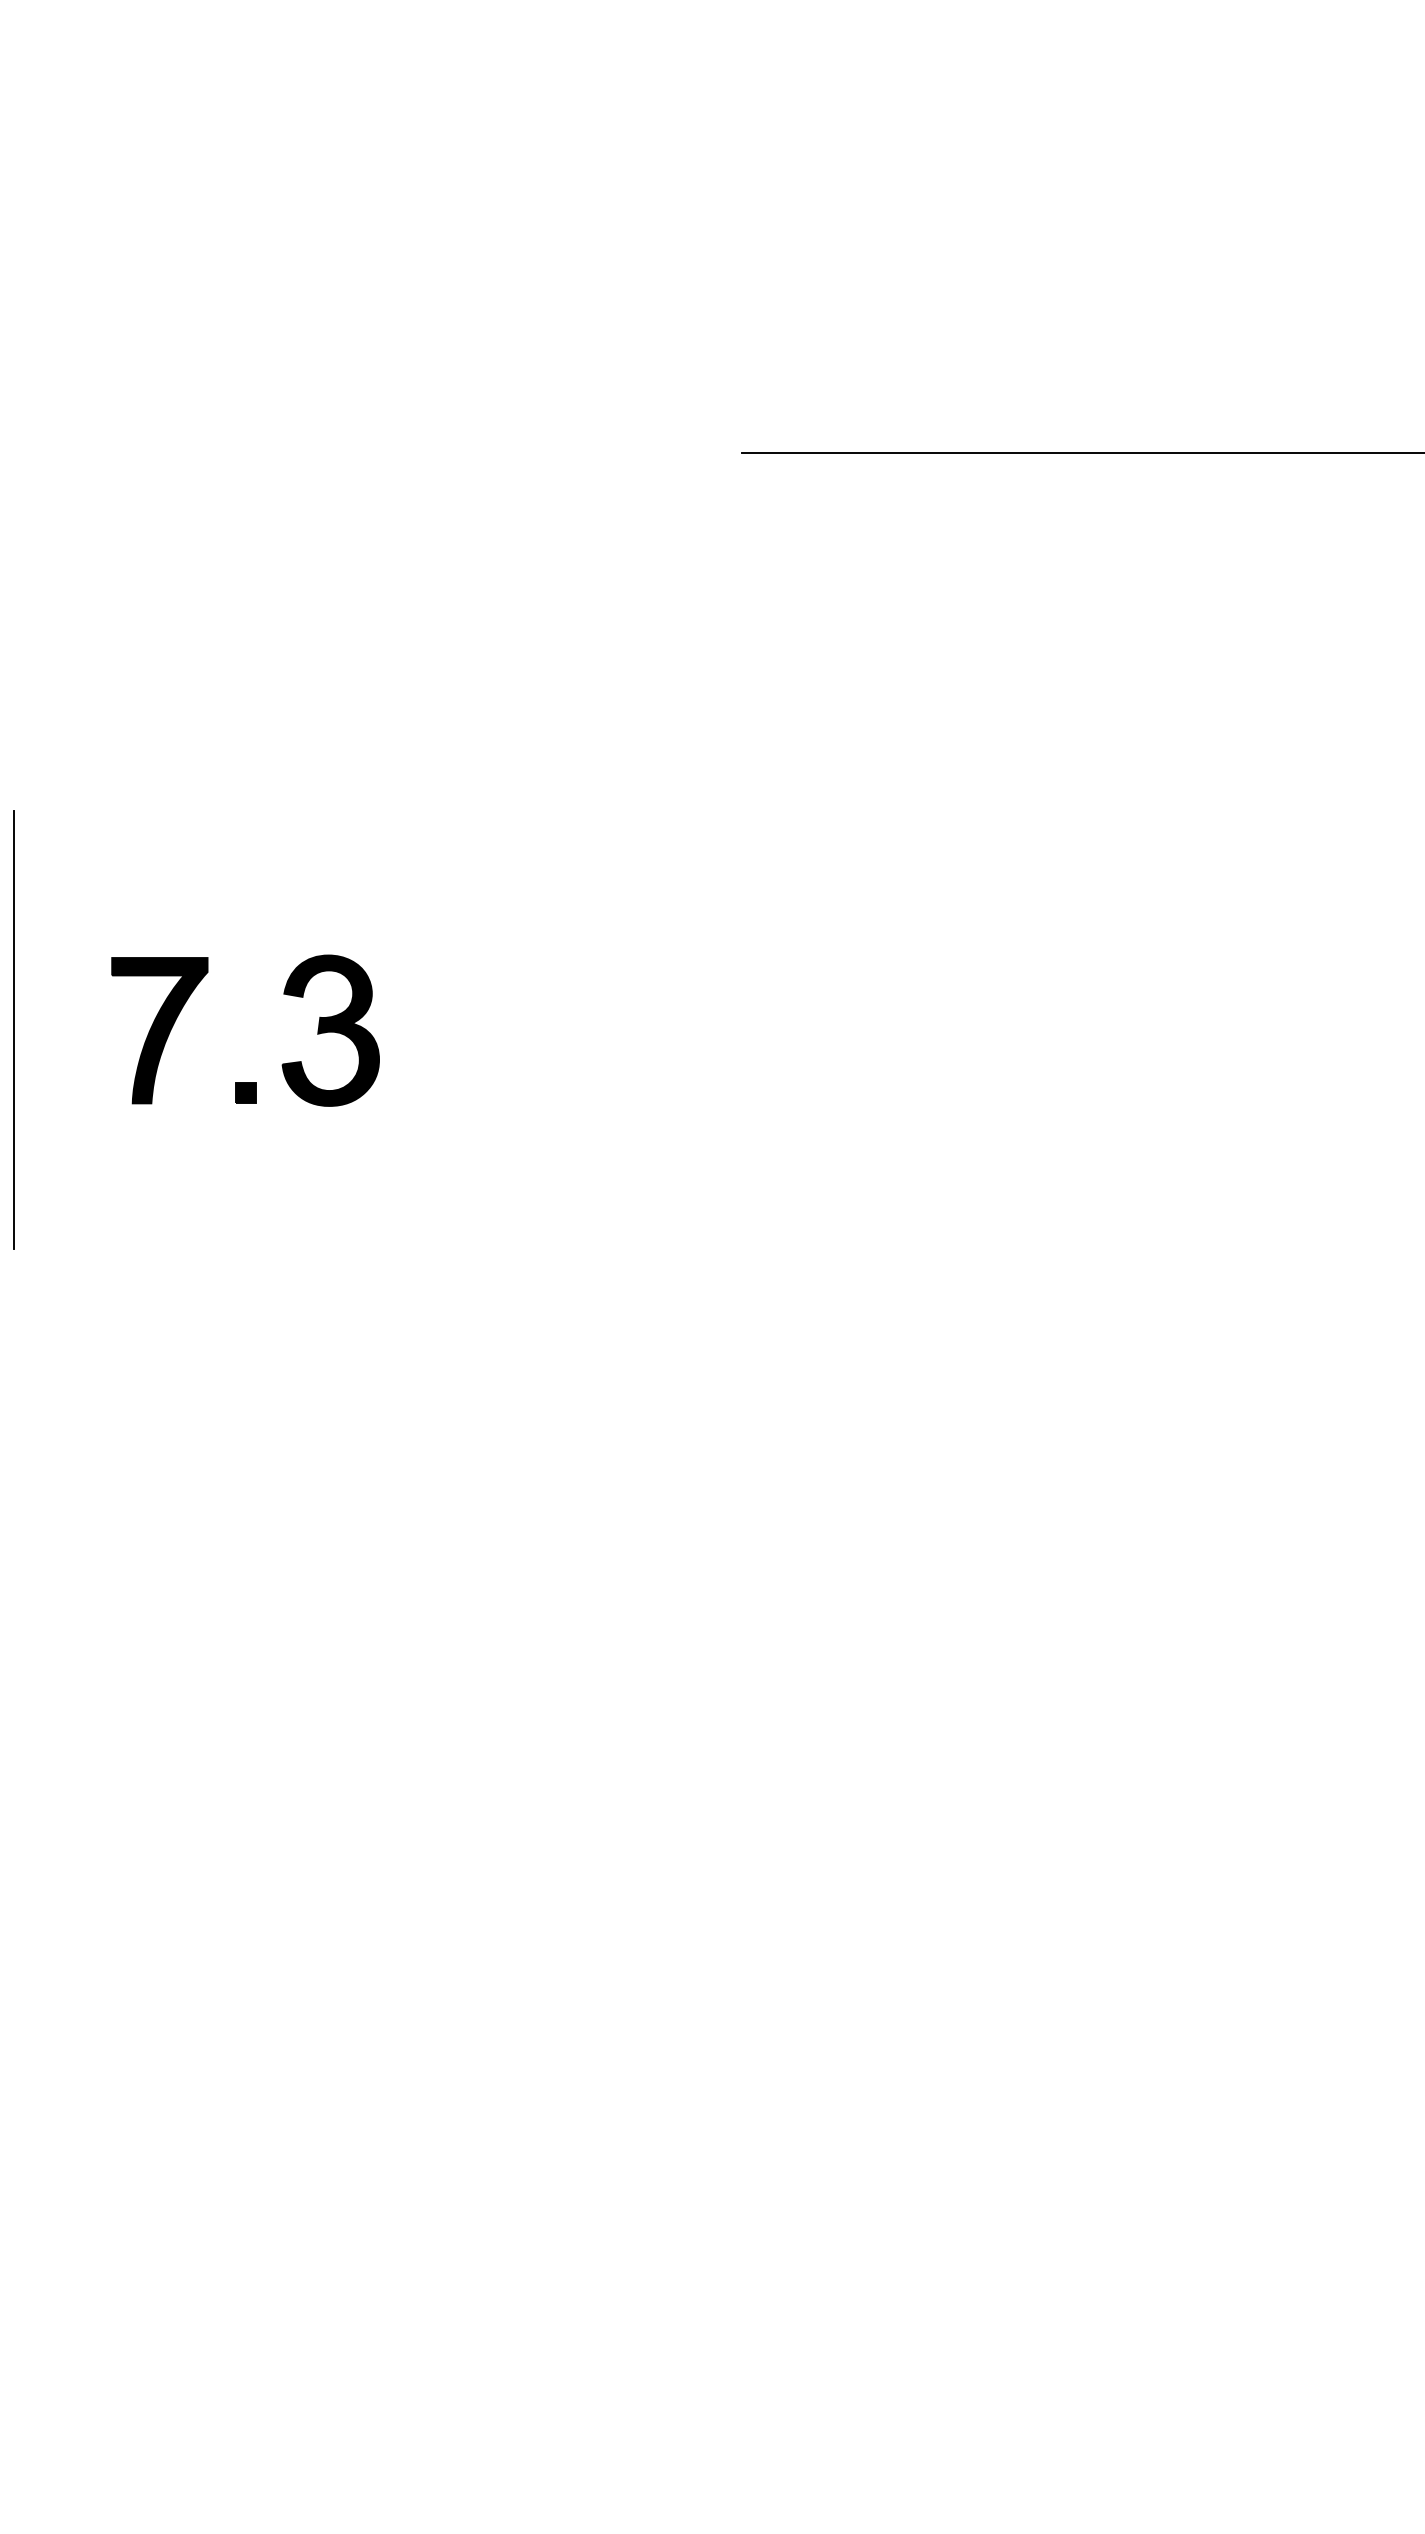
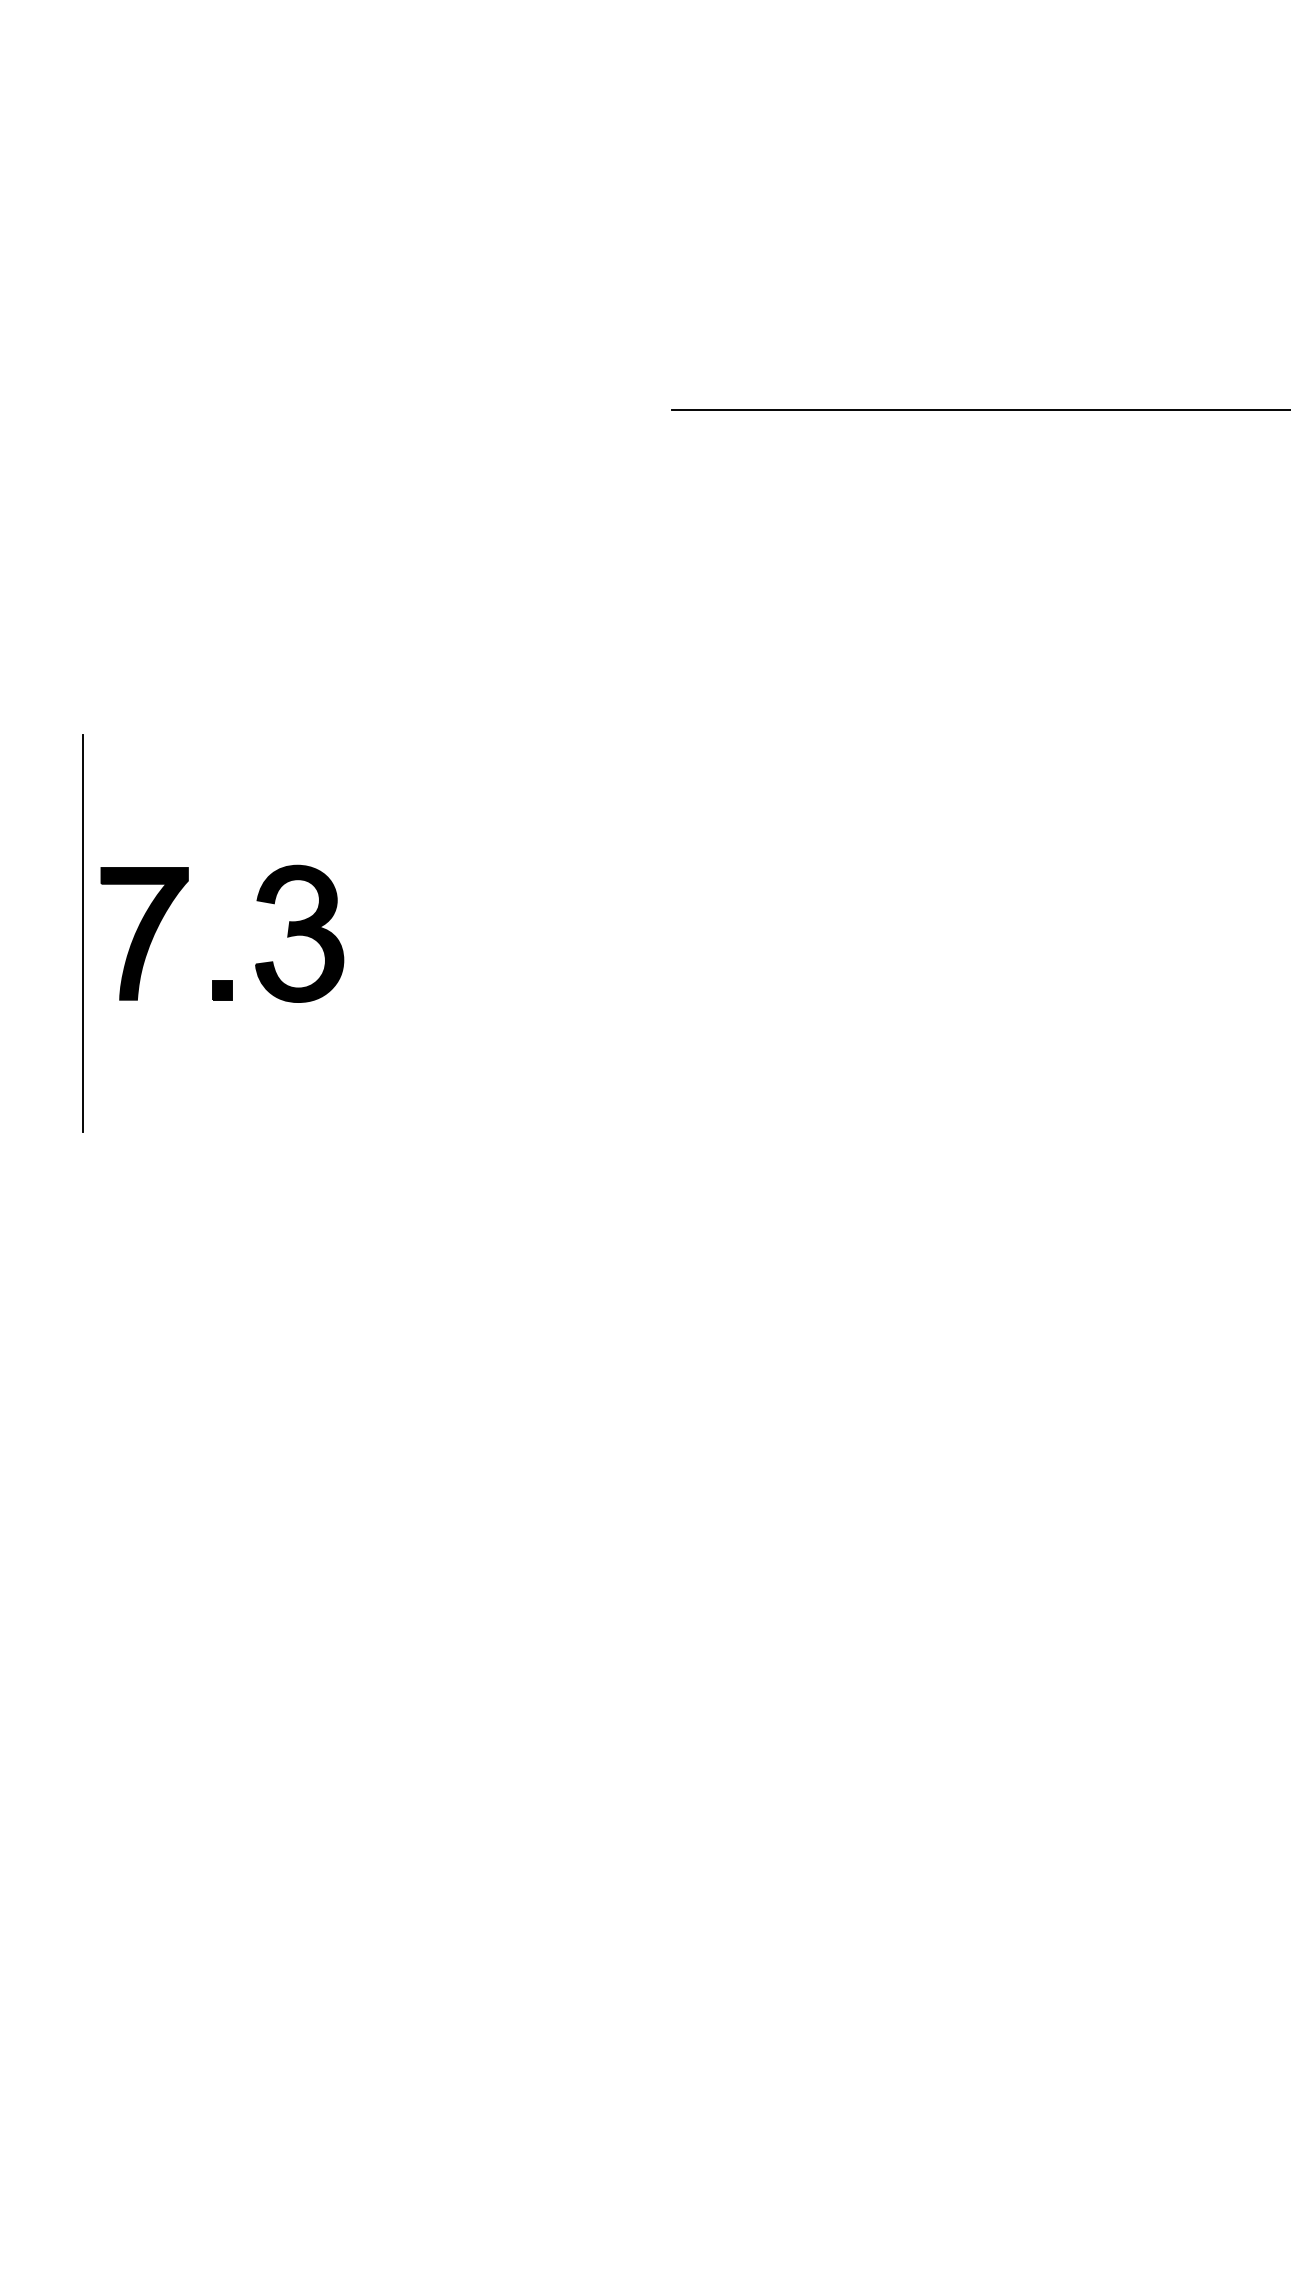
line: (13, 1029) -> (82, 932), moved

